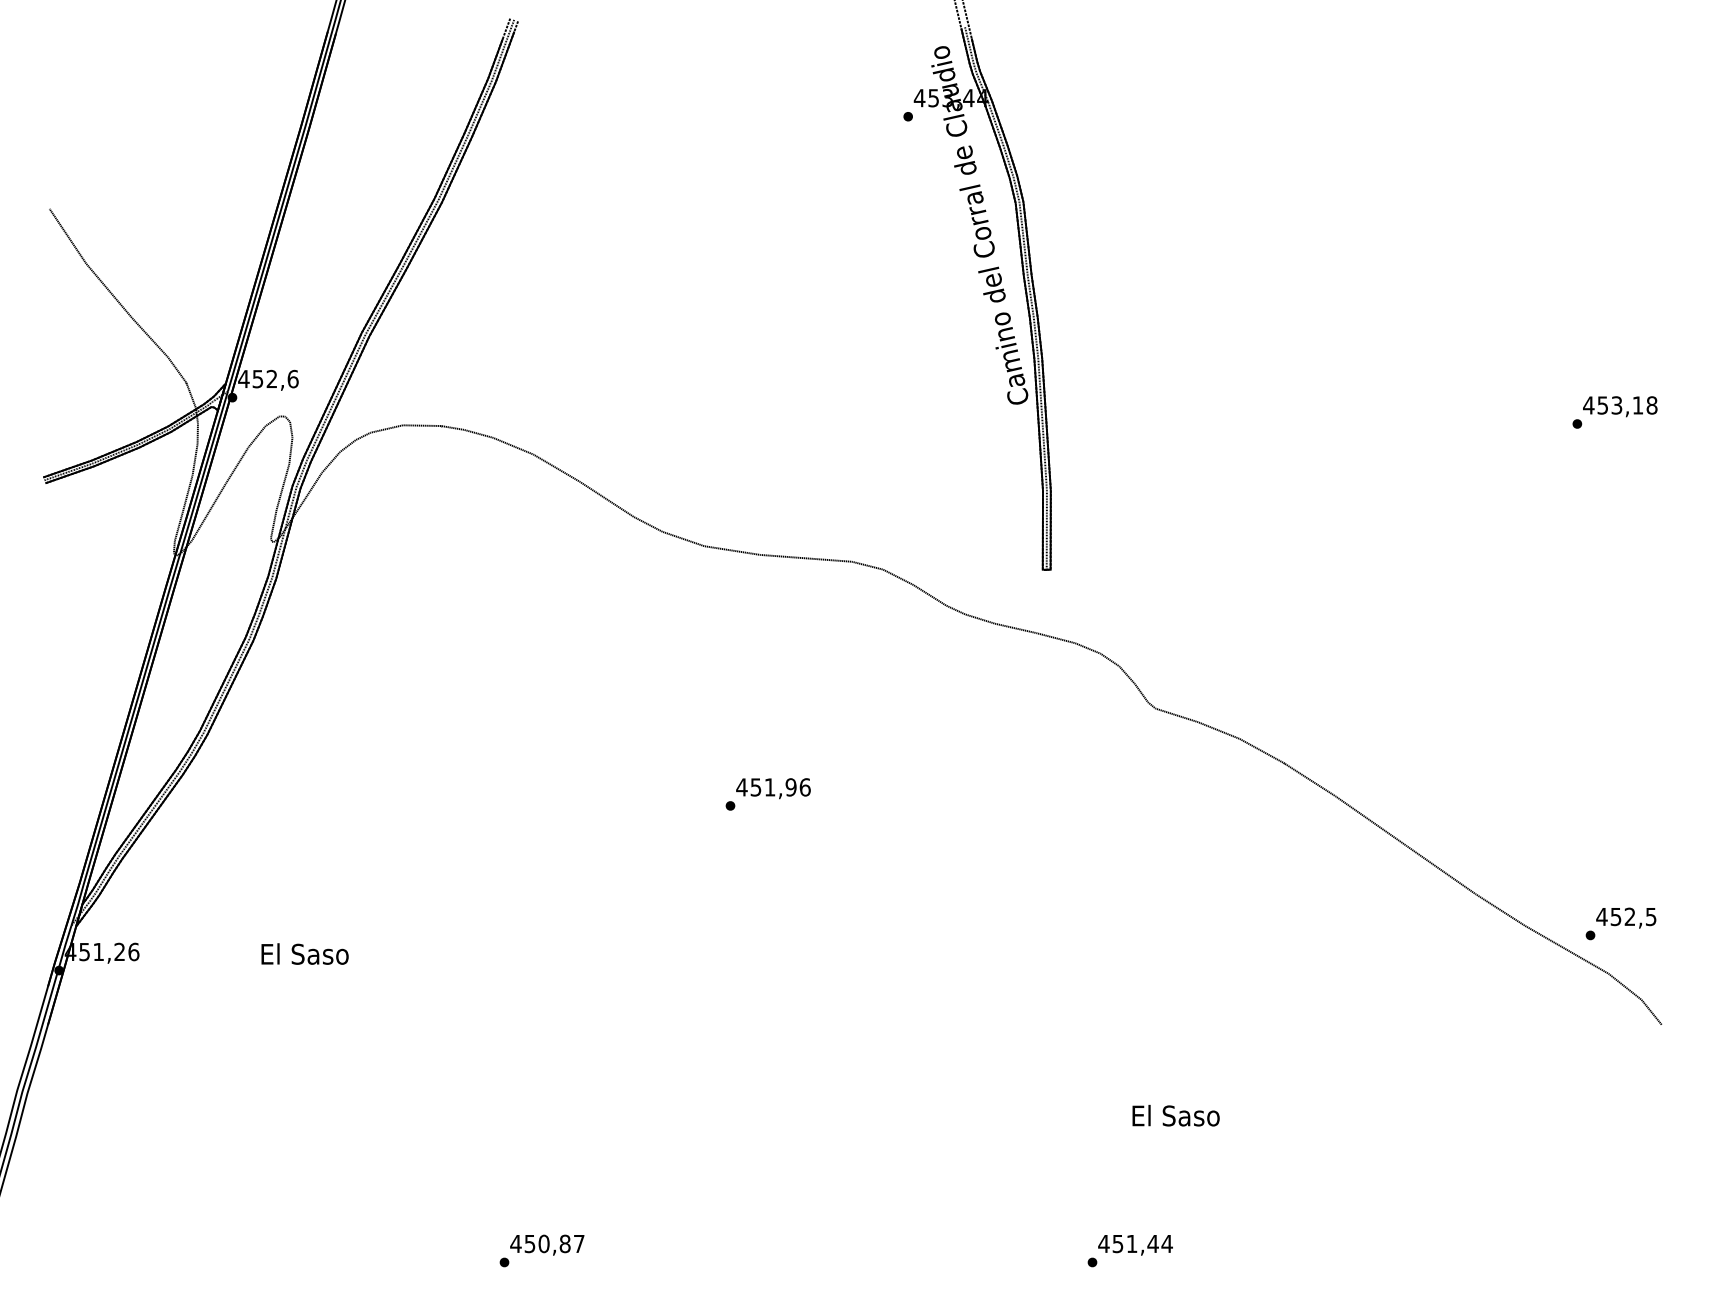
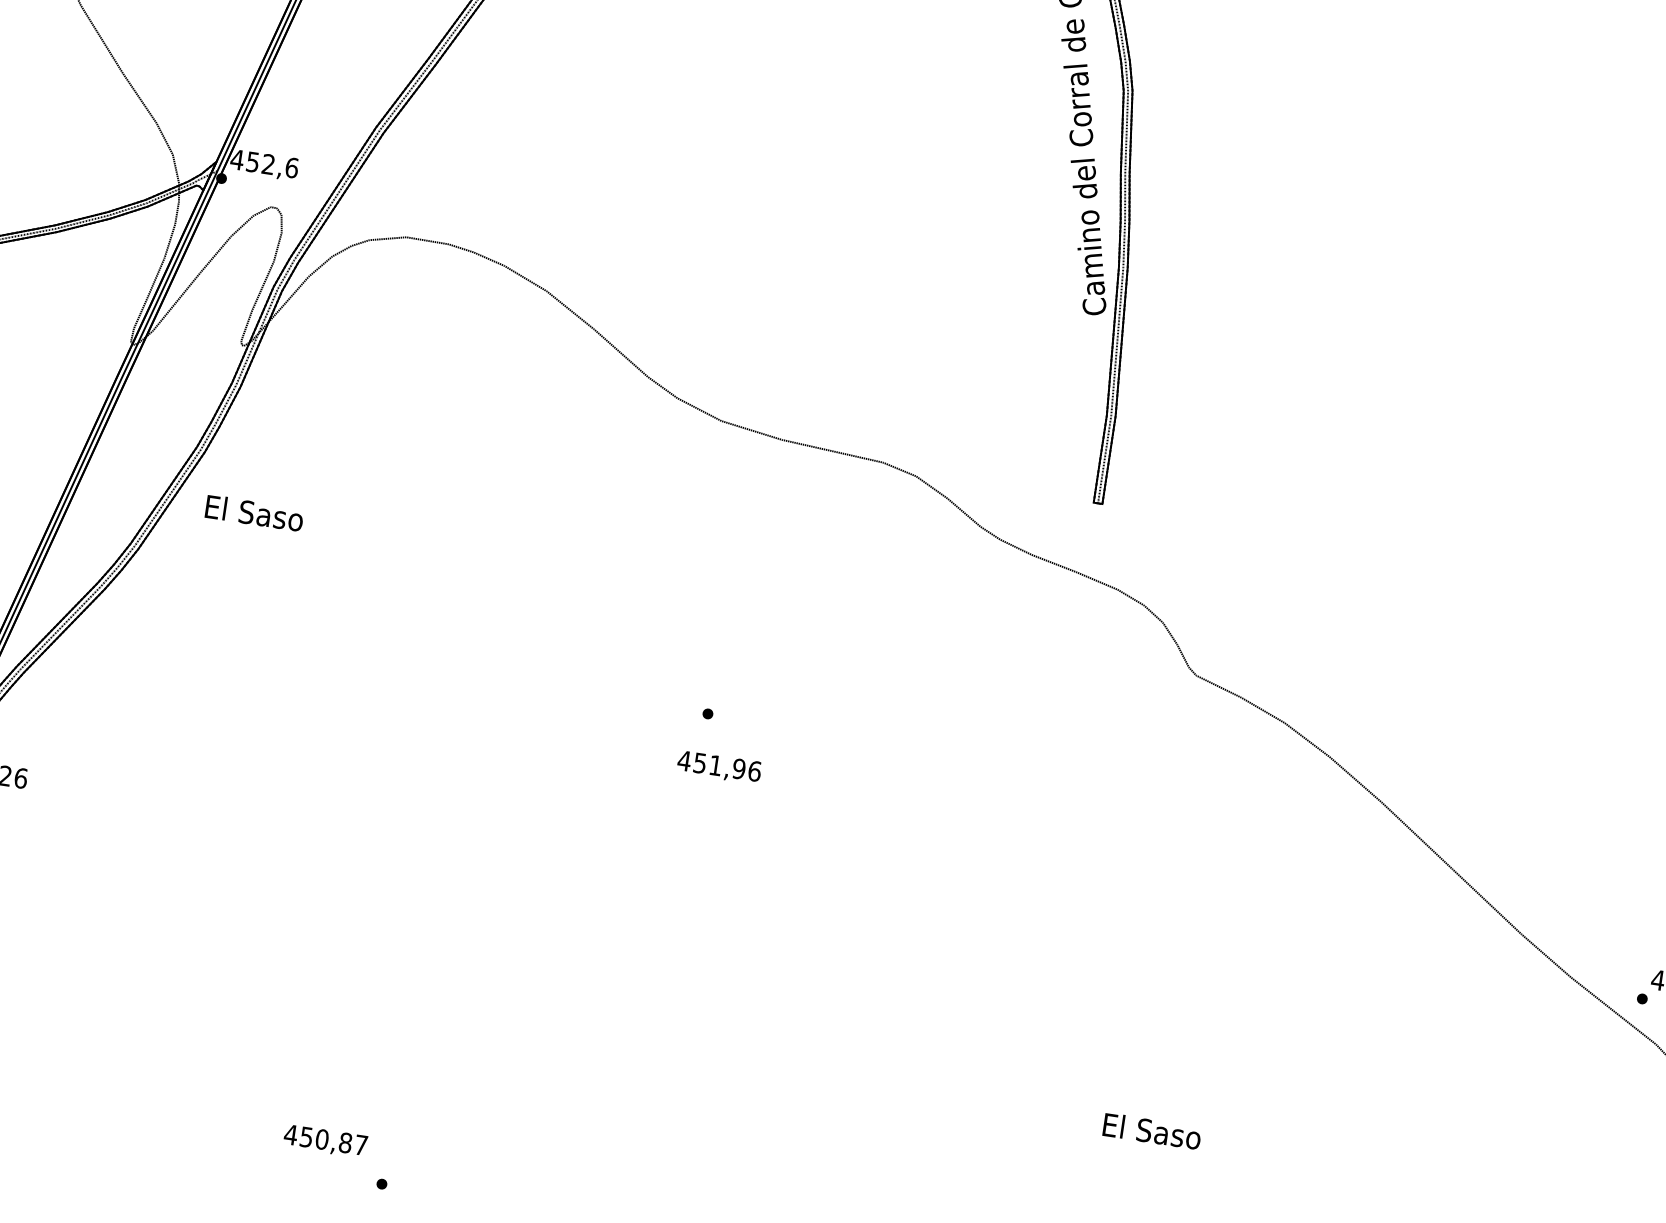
text: (773, 788) -> (719, 767), moved
text: (304, 953) -> (254, 512), moved
text: (547, 1244) -> (325, 1140), moved

